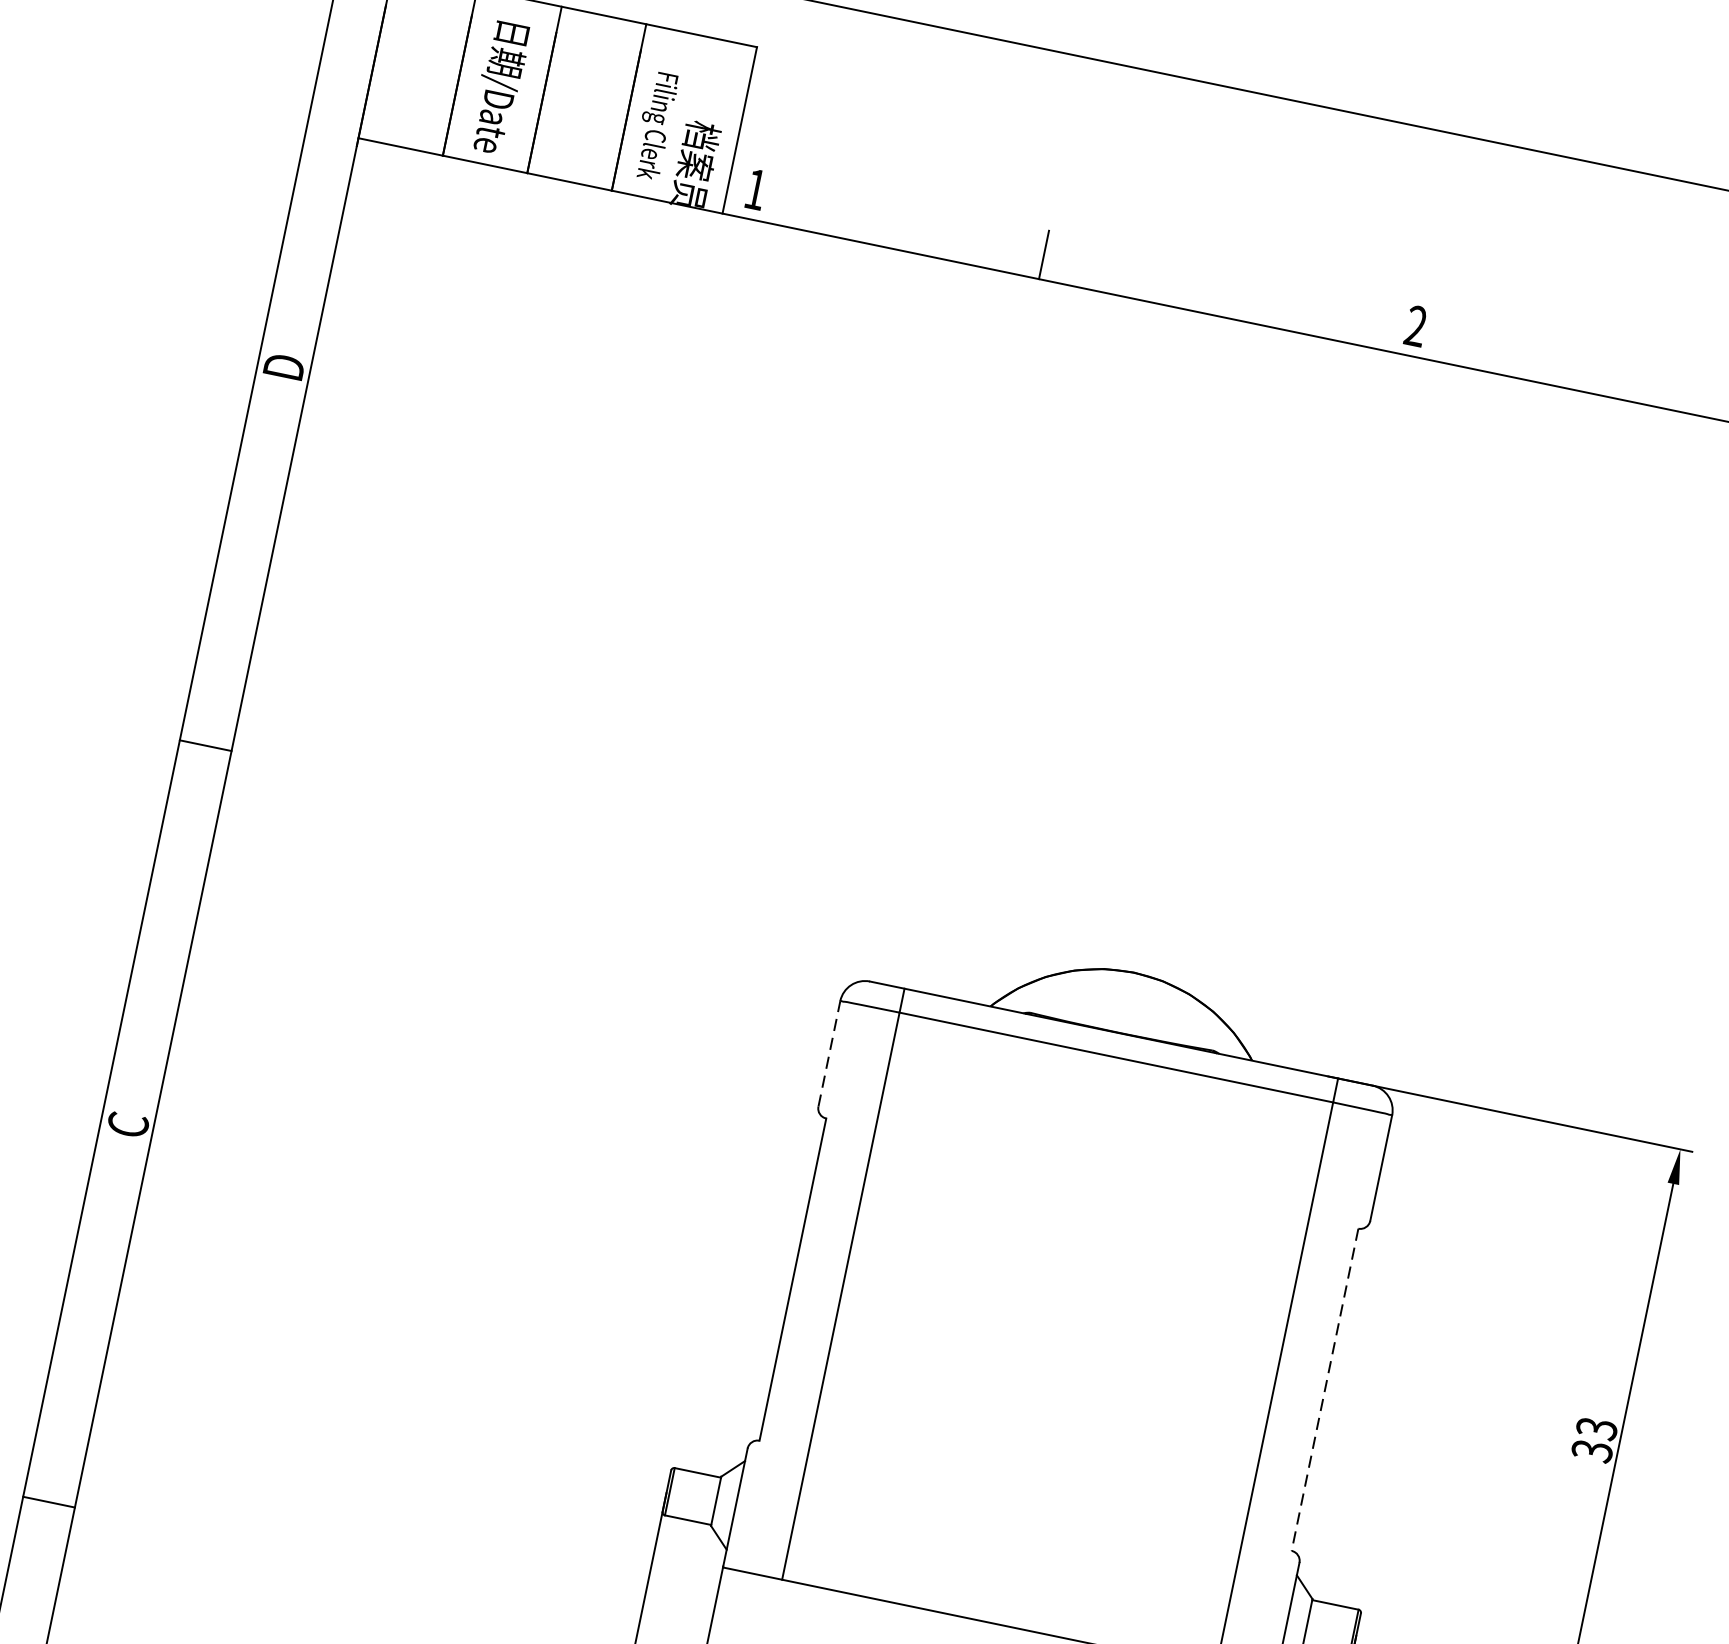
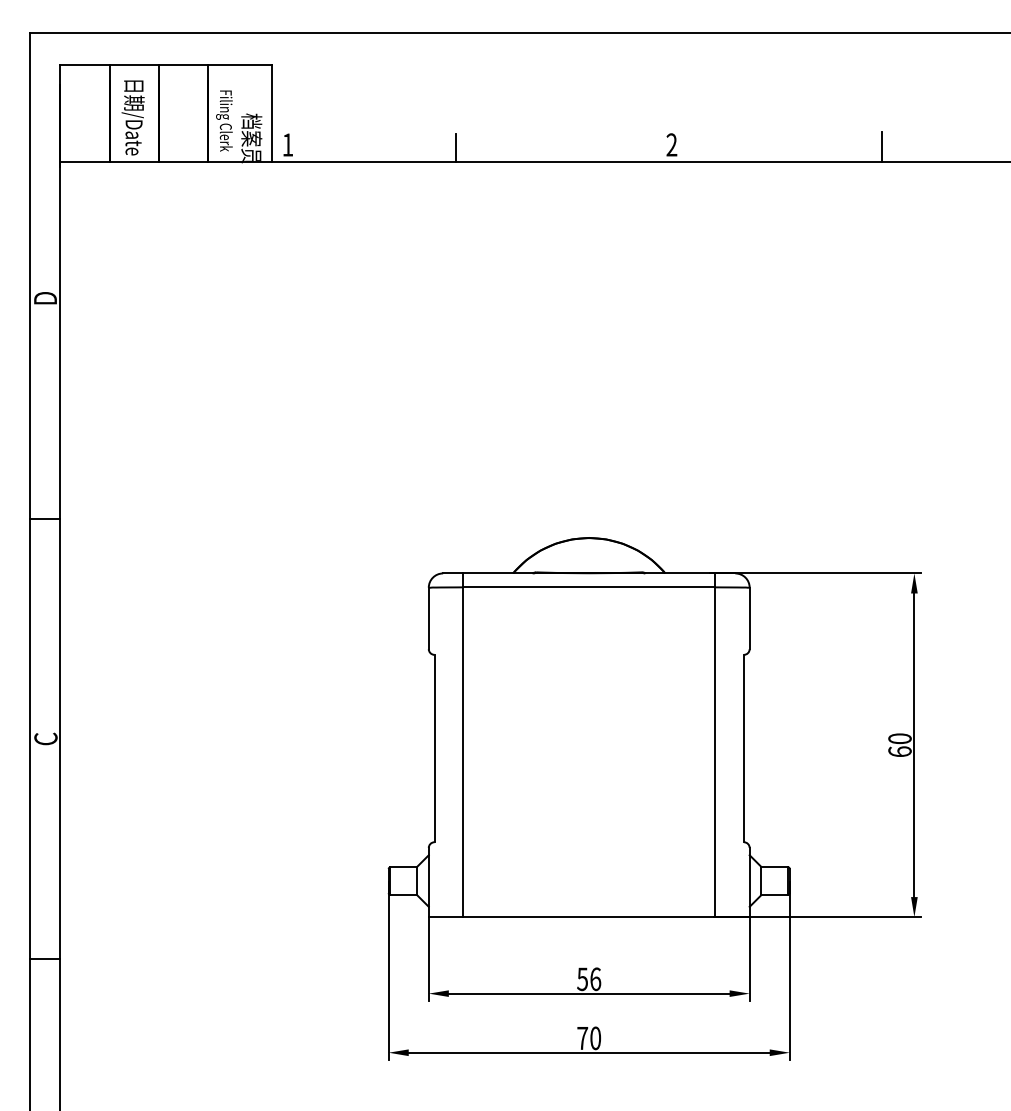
line: (828, 1053) -> (428, 618), dashed -> solid
line: (1324, 1389) -> (743, 748), dashed -> solid
text: (1593, 1439) -> (899, 745), 33 -> 60

